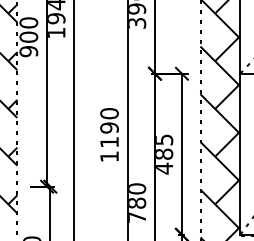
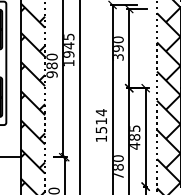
text: (27, 36) -> (51, 65), 900 -> 980
text: (109, 128) -> (101, 121), 1190 -> 1514

